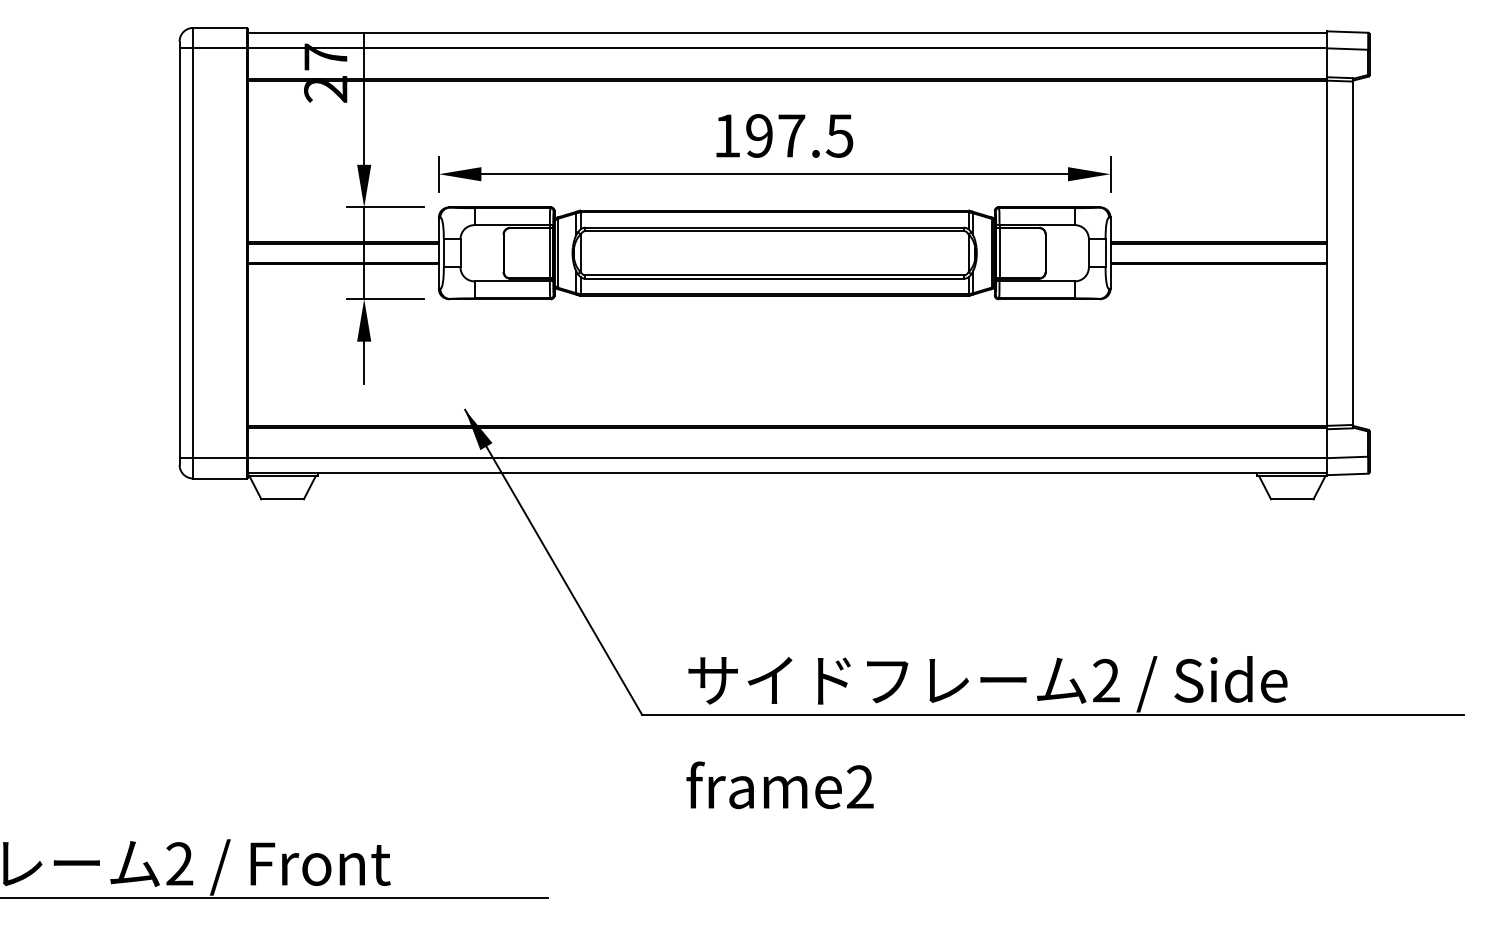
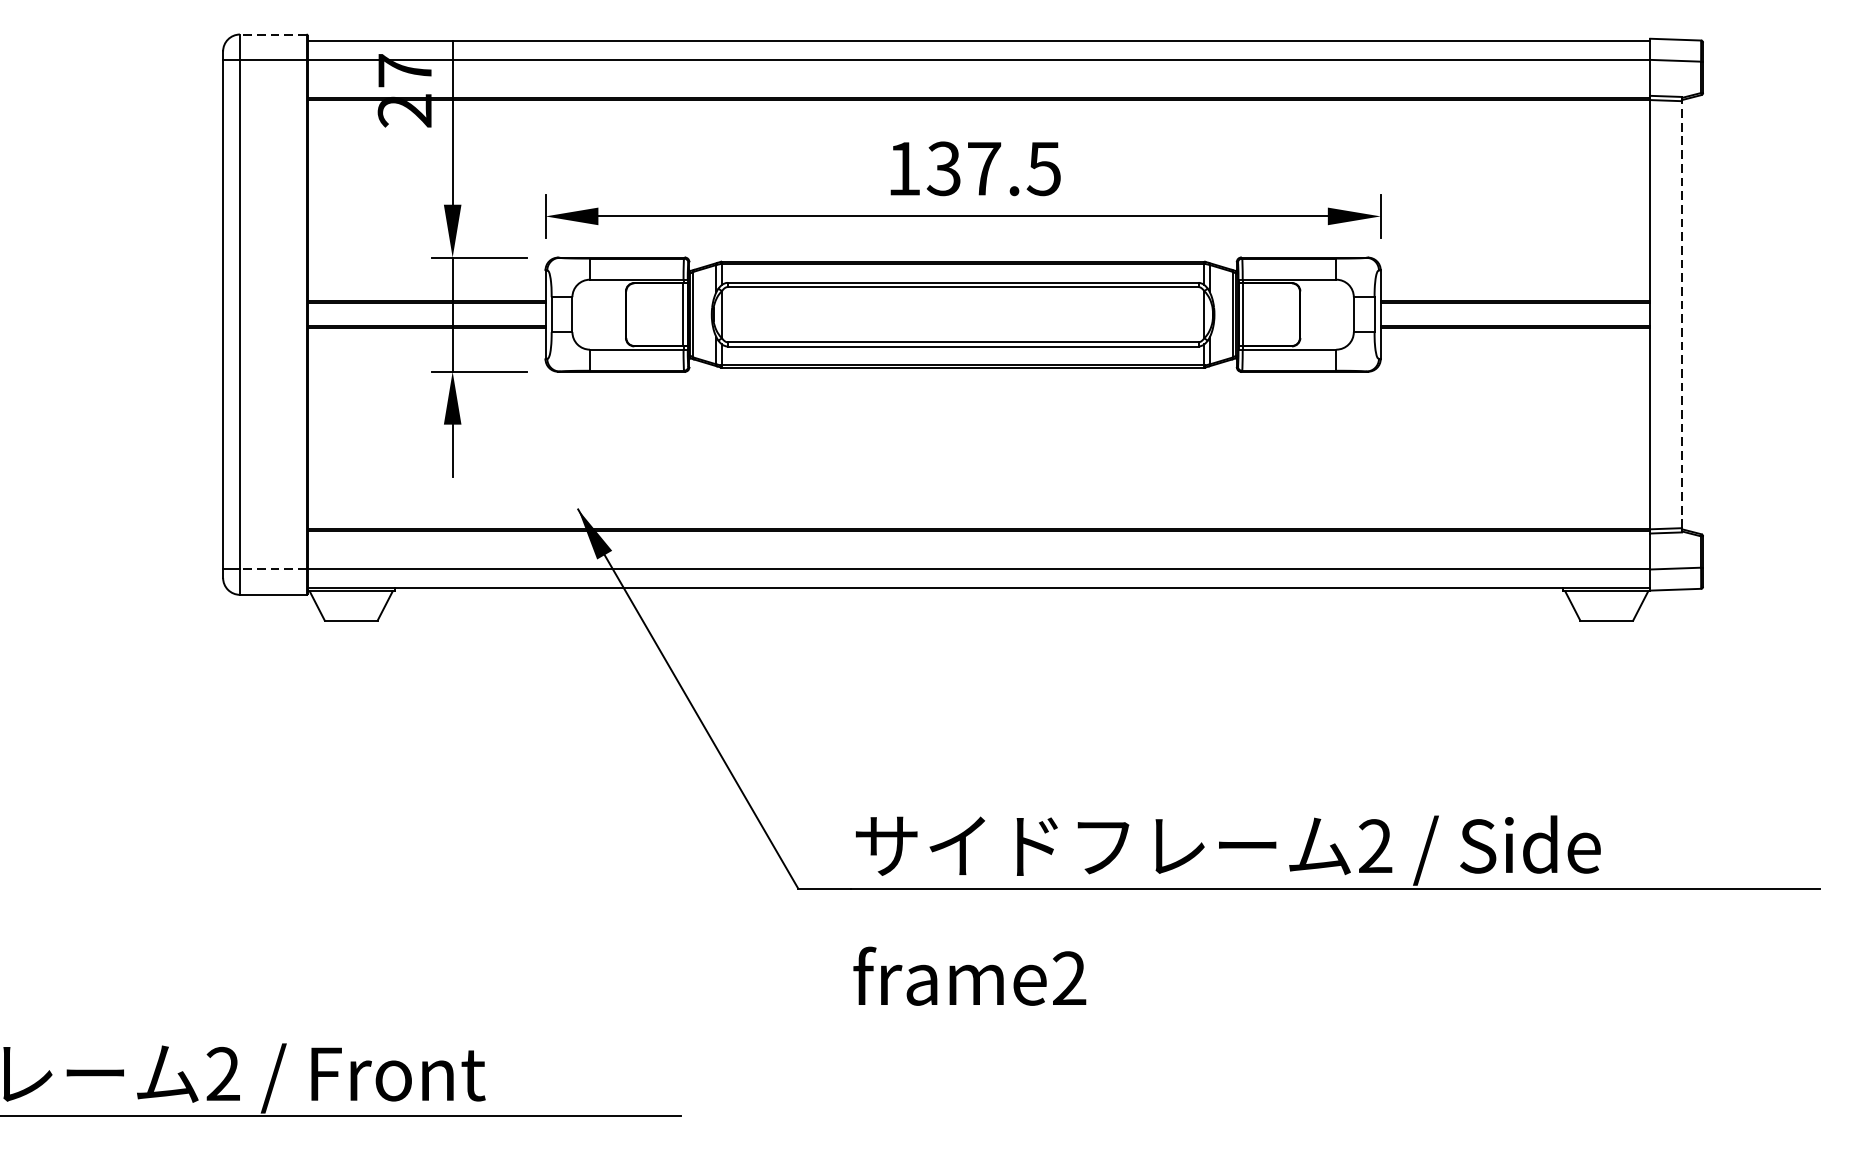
line: (219, 27) -> (272, 33), solid -> dashed
text: (758, 135) -> (942, 168), 197.5 -> 137.5
line: (1352, 253) -> (1681, 314), solid -> dashed
line: (219, 458) -> (272, 569), solid -> dashed

